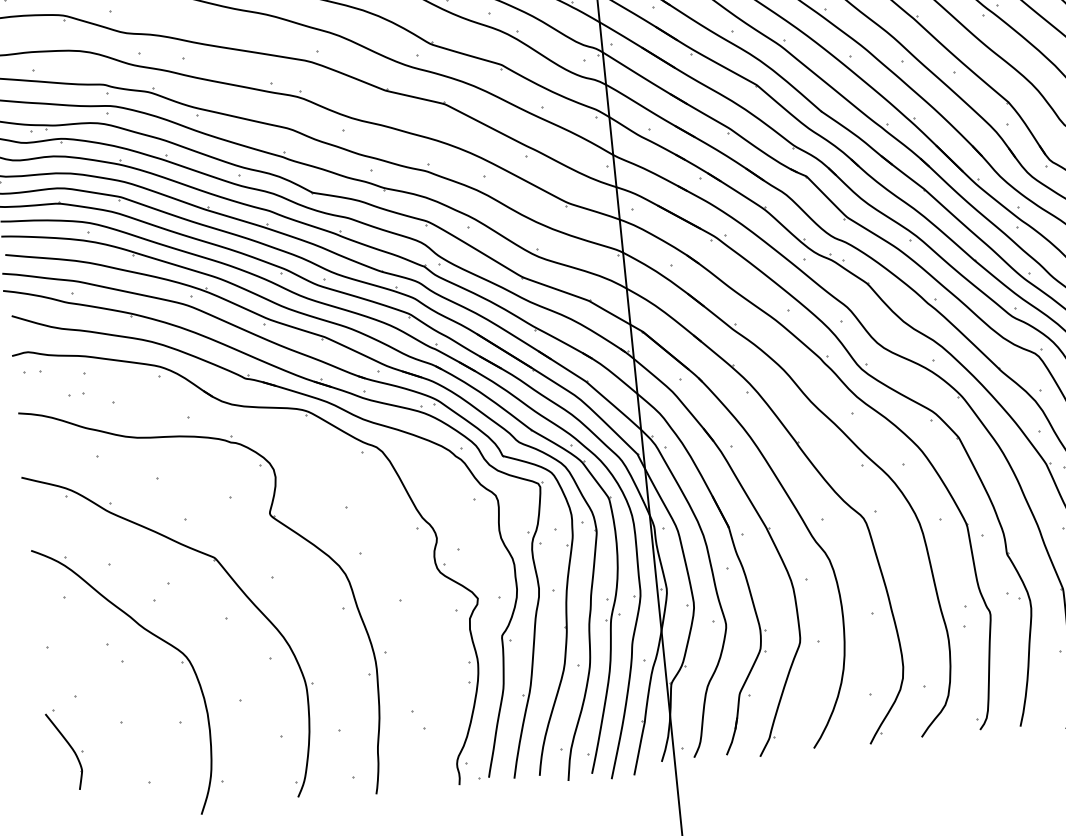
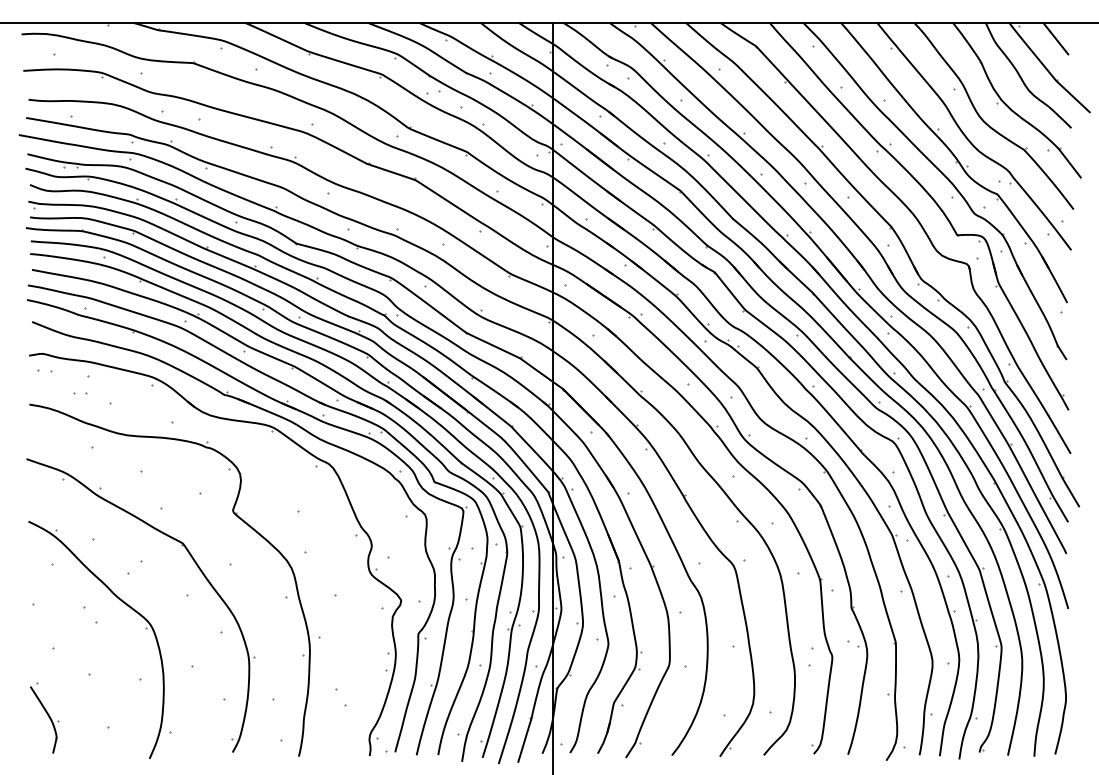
part: (65, 748) -> (44, 717), moved

